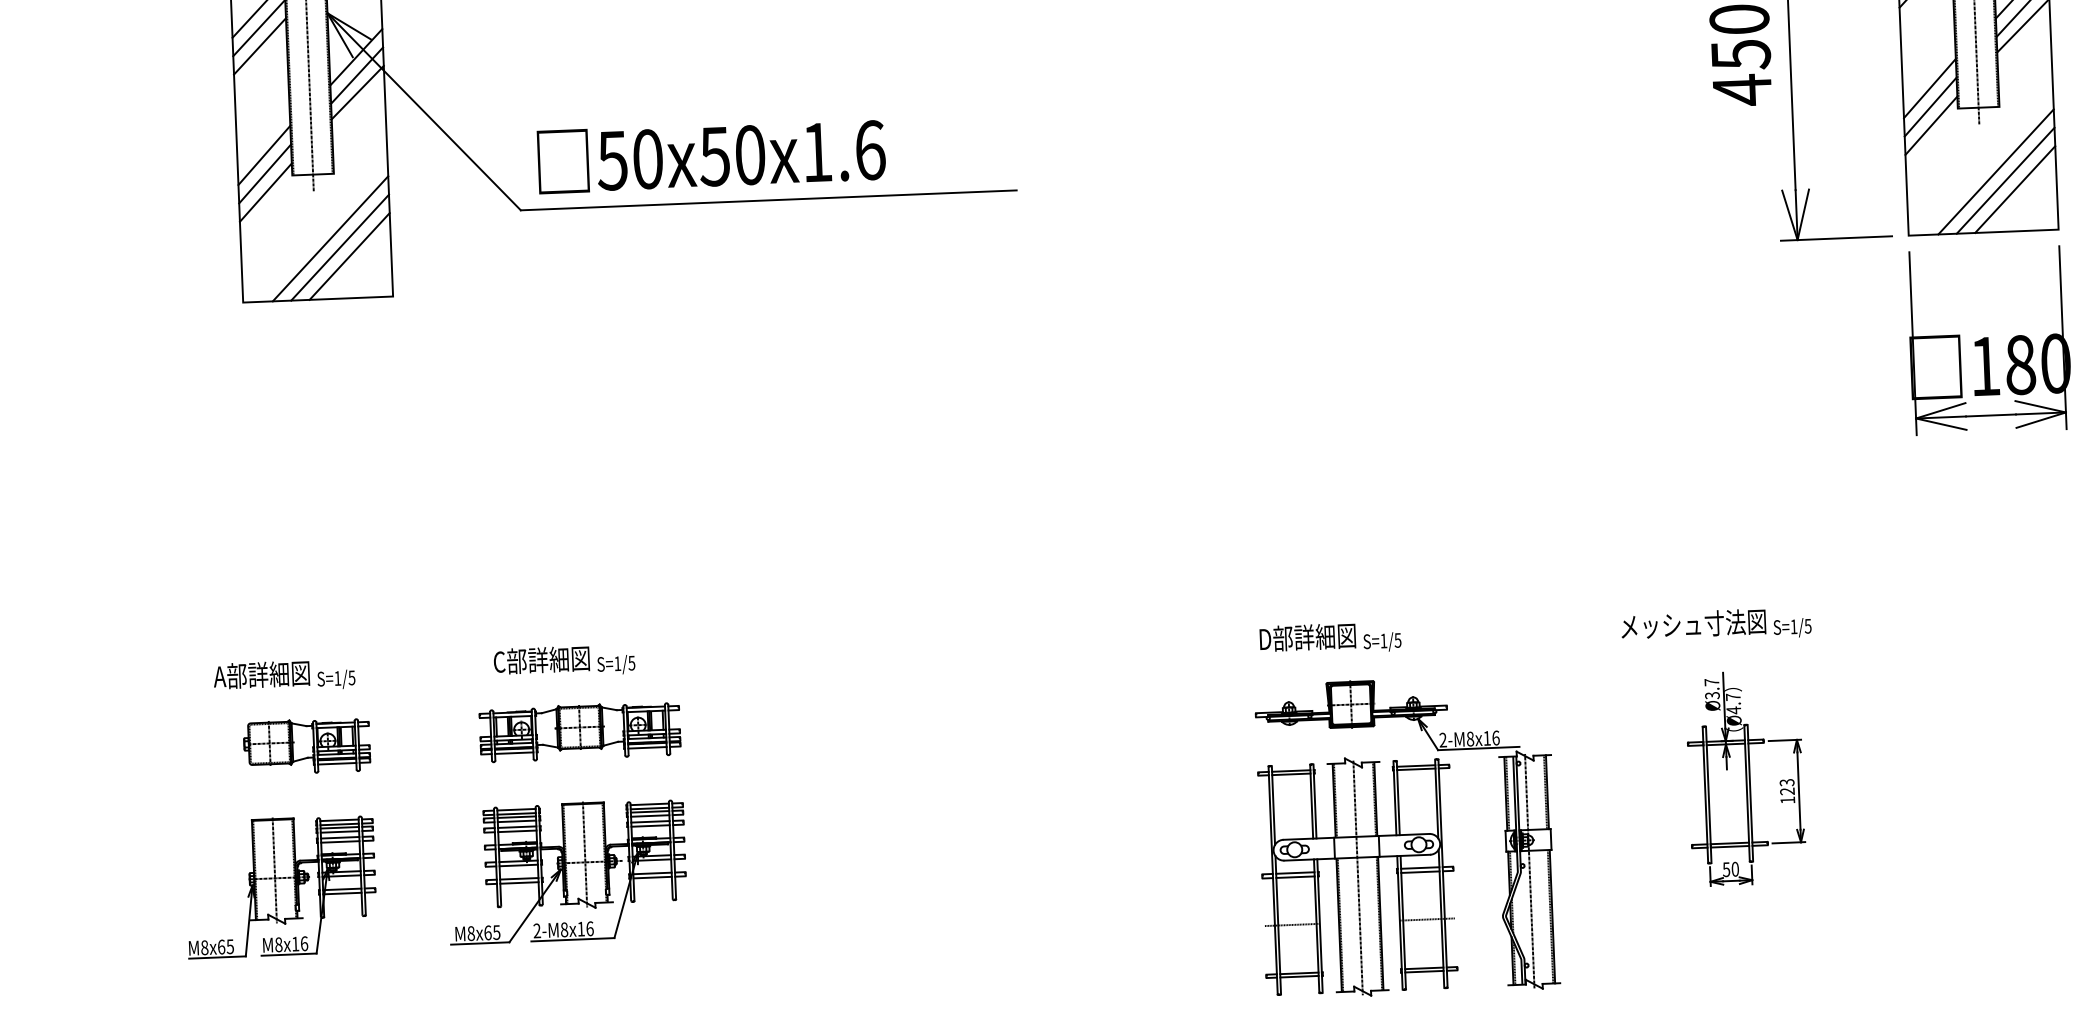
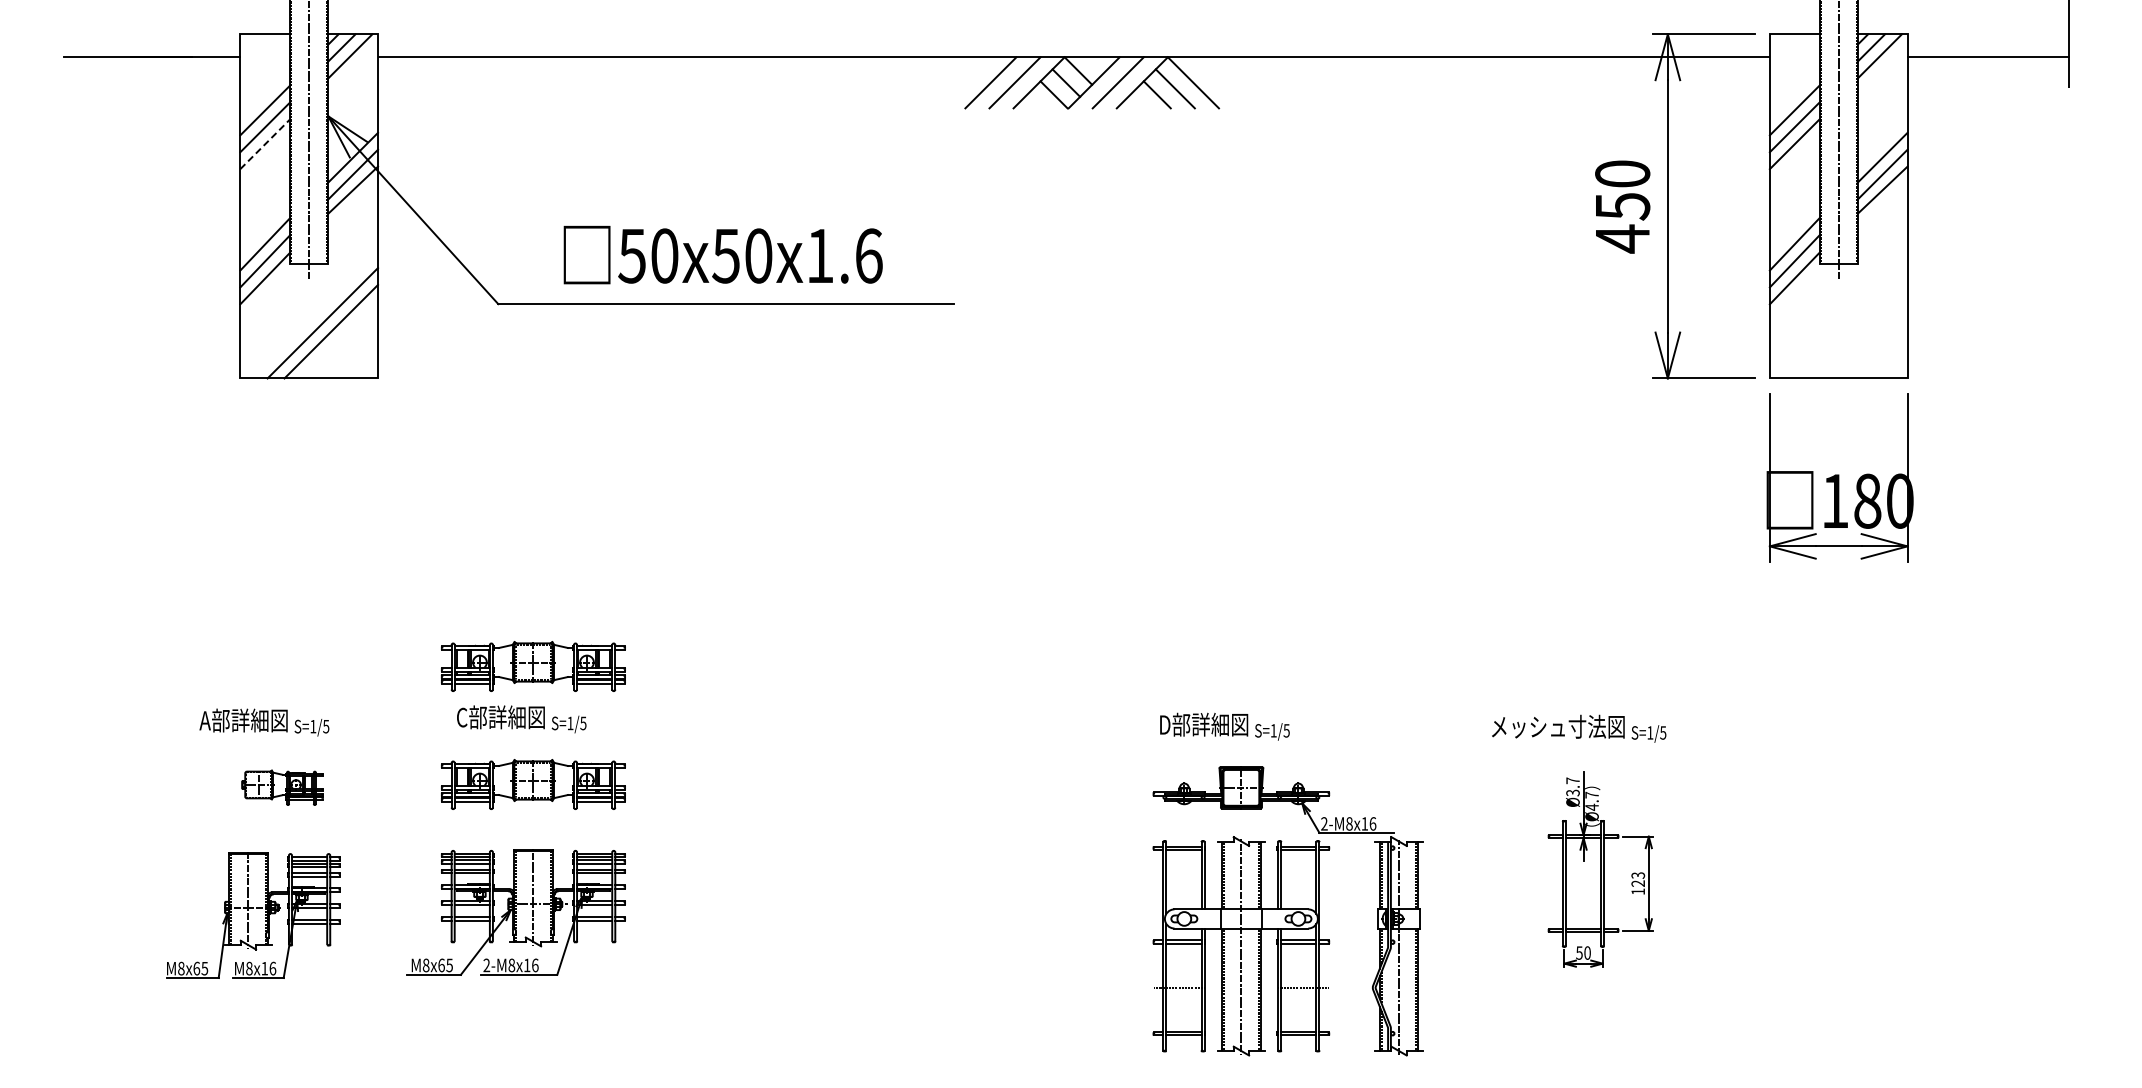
line: (260, 45) -> (265, 143), solid -> dashed
text: (710, 156) -> (722, 255), moved
line: (1996, 172) -> (1852, 323), removed
line: (2005, 180) -> (1860, 331), removed
line: (2014, 188) -> (1868, 339), removed
line: (349, 255) -> (339, 339), removed
part: (574, 603) -> (533, 666), added
part: (306, 746) -> (282, 787), size x0.7

